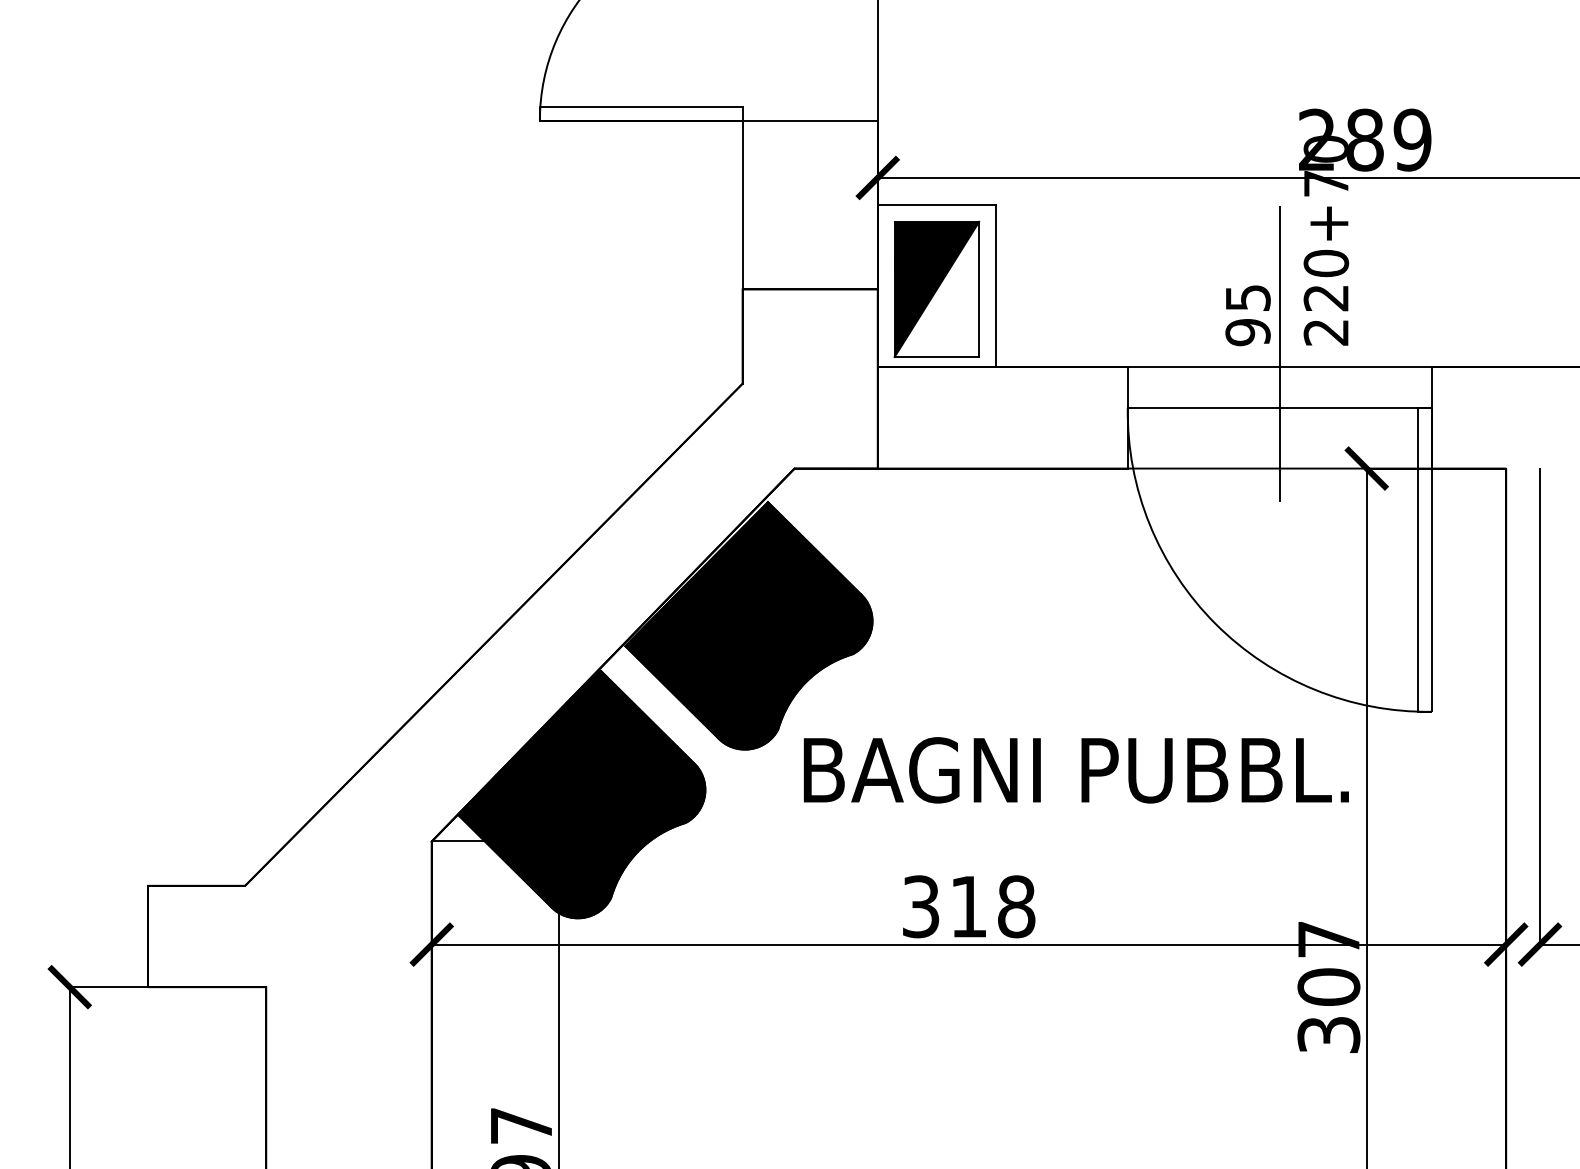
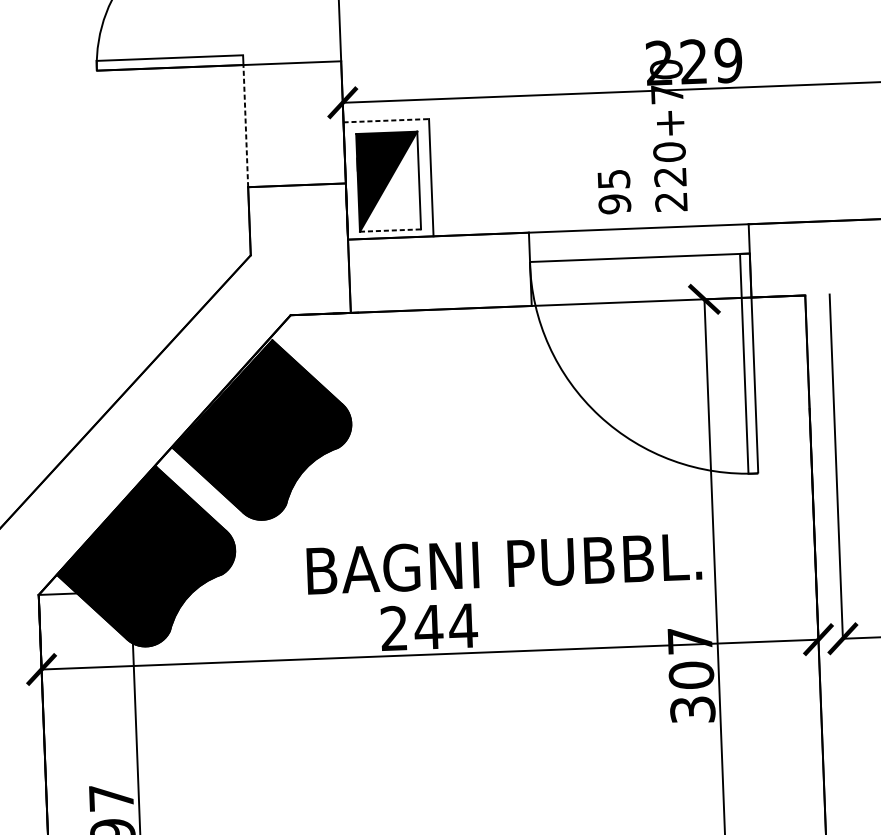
text: (1364, 139) -> (693, 61), 289 -> 229
line: (742, 204) -> (245, 125), solid -> dashed
line: (937, 205) -> (386, 121), solid -> dashed
line: (1279, 353) -> (638, 218), removed
line: (937, 356) -> (390, 230), solid -> dashed
text: (1075, 770) -> (503, 564), moved
text: (969, 906) -> (429, 627), 318 -> 244

